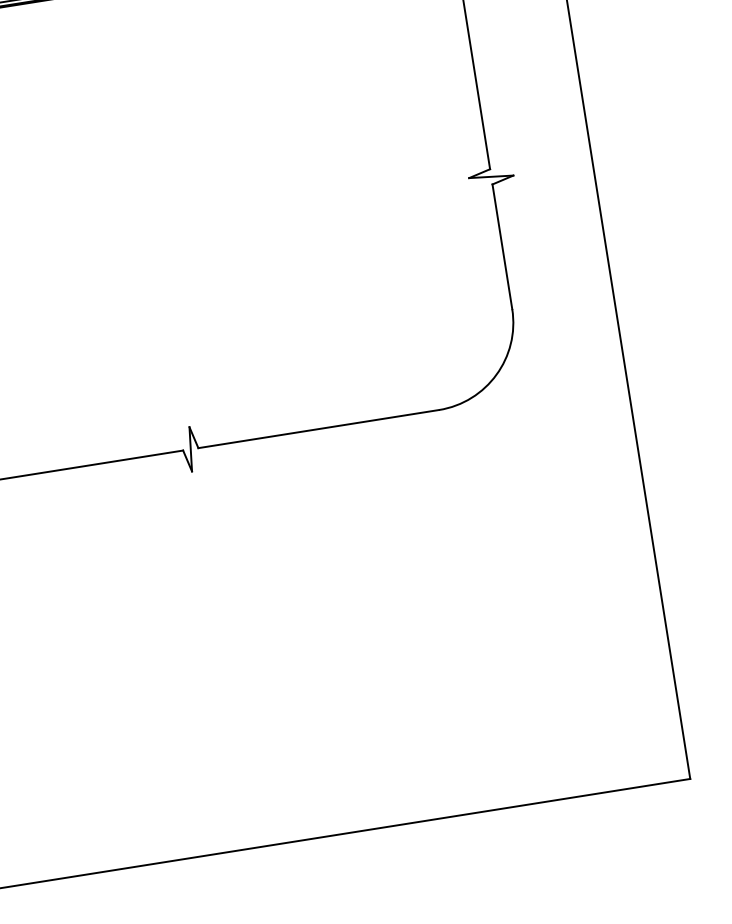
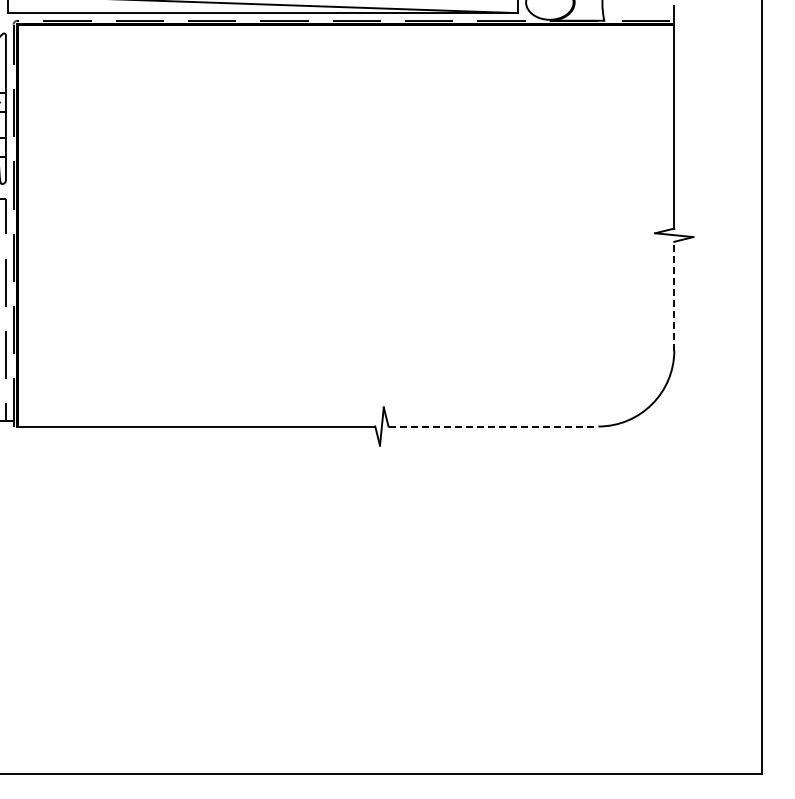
line: (502, 245) -> (674, 295), solid -> dashed
line: (318, 429) -> (493, 426), solid -> dashed

